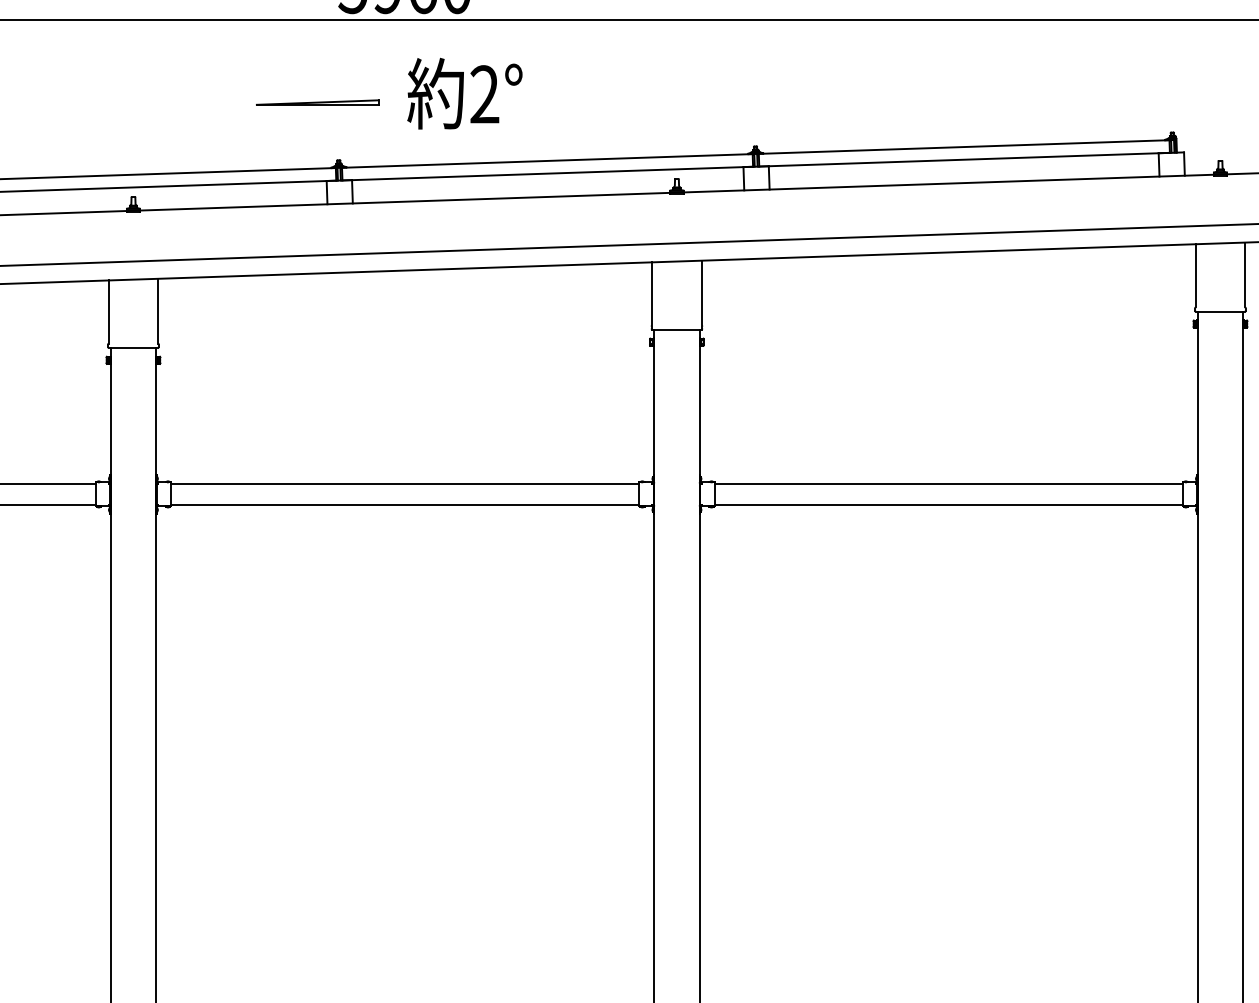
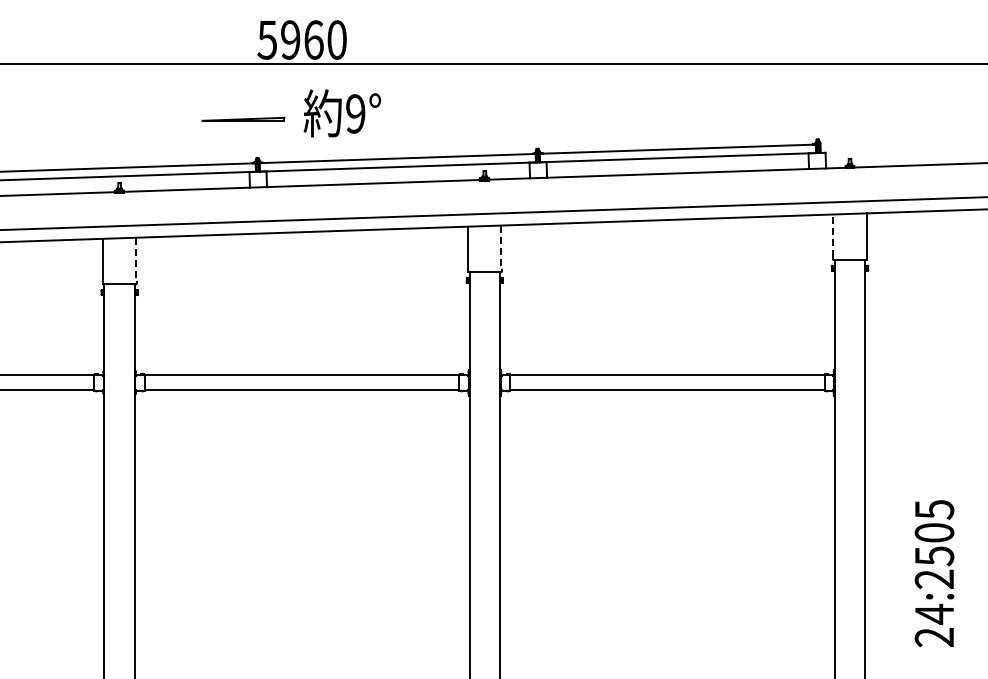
text: (484, 93) -> (355, 113), 2° -> 9°
line: (1195, 275) -> (833, 235), solid -> dashed
line: (701, 293) -> (501, 247), solid -> dashed
line: (158, 311) -> (136, 259), solid -> dashed

